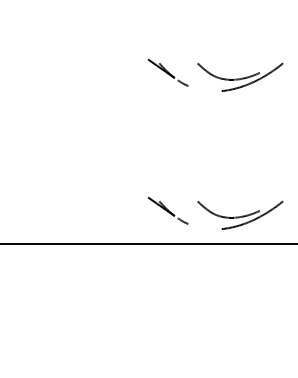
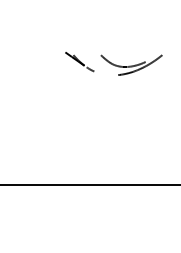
part: (215, 213) -> (113, 163), removed

